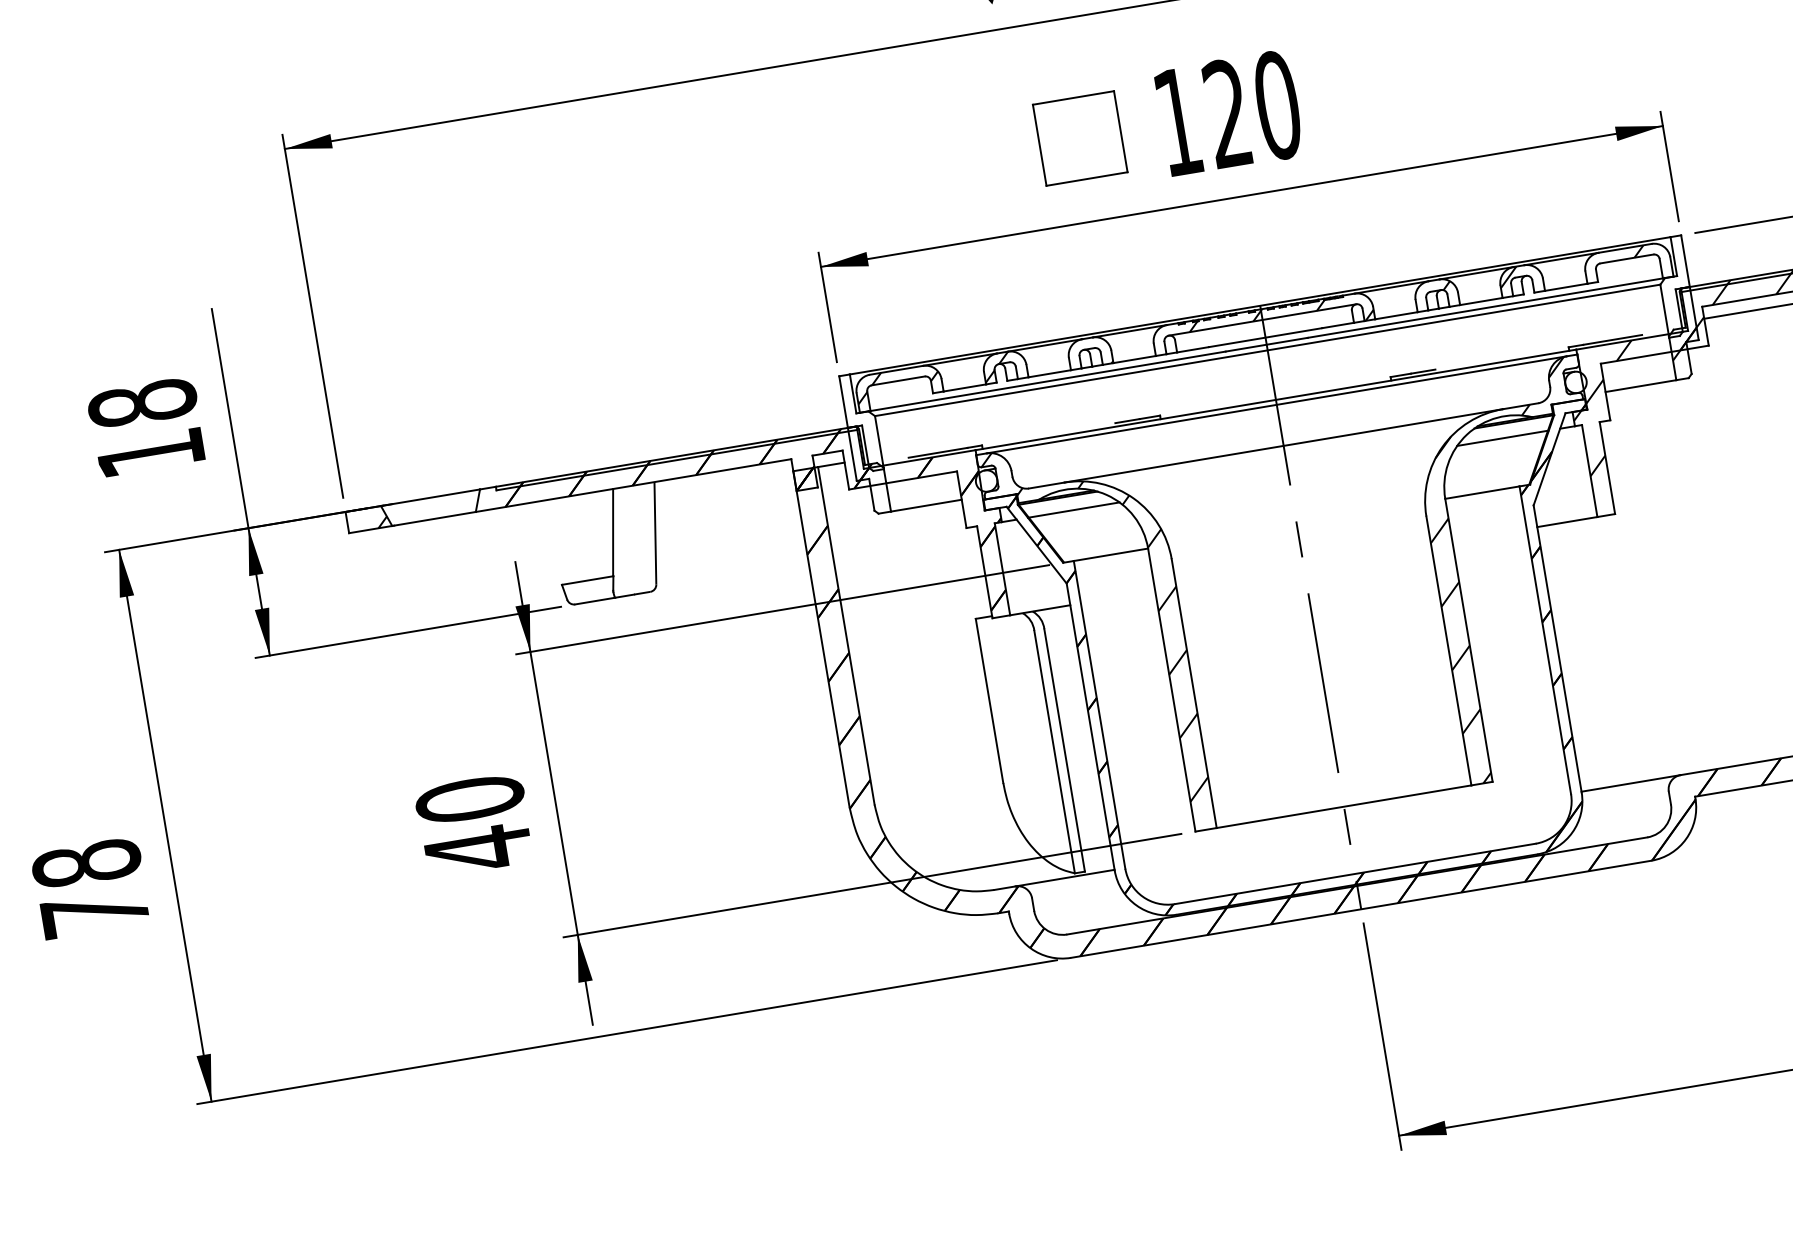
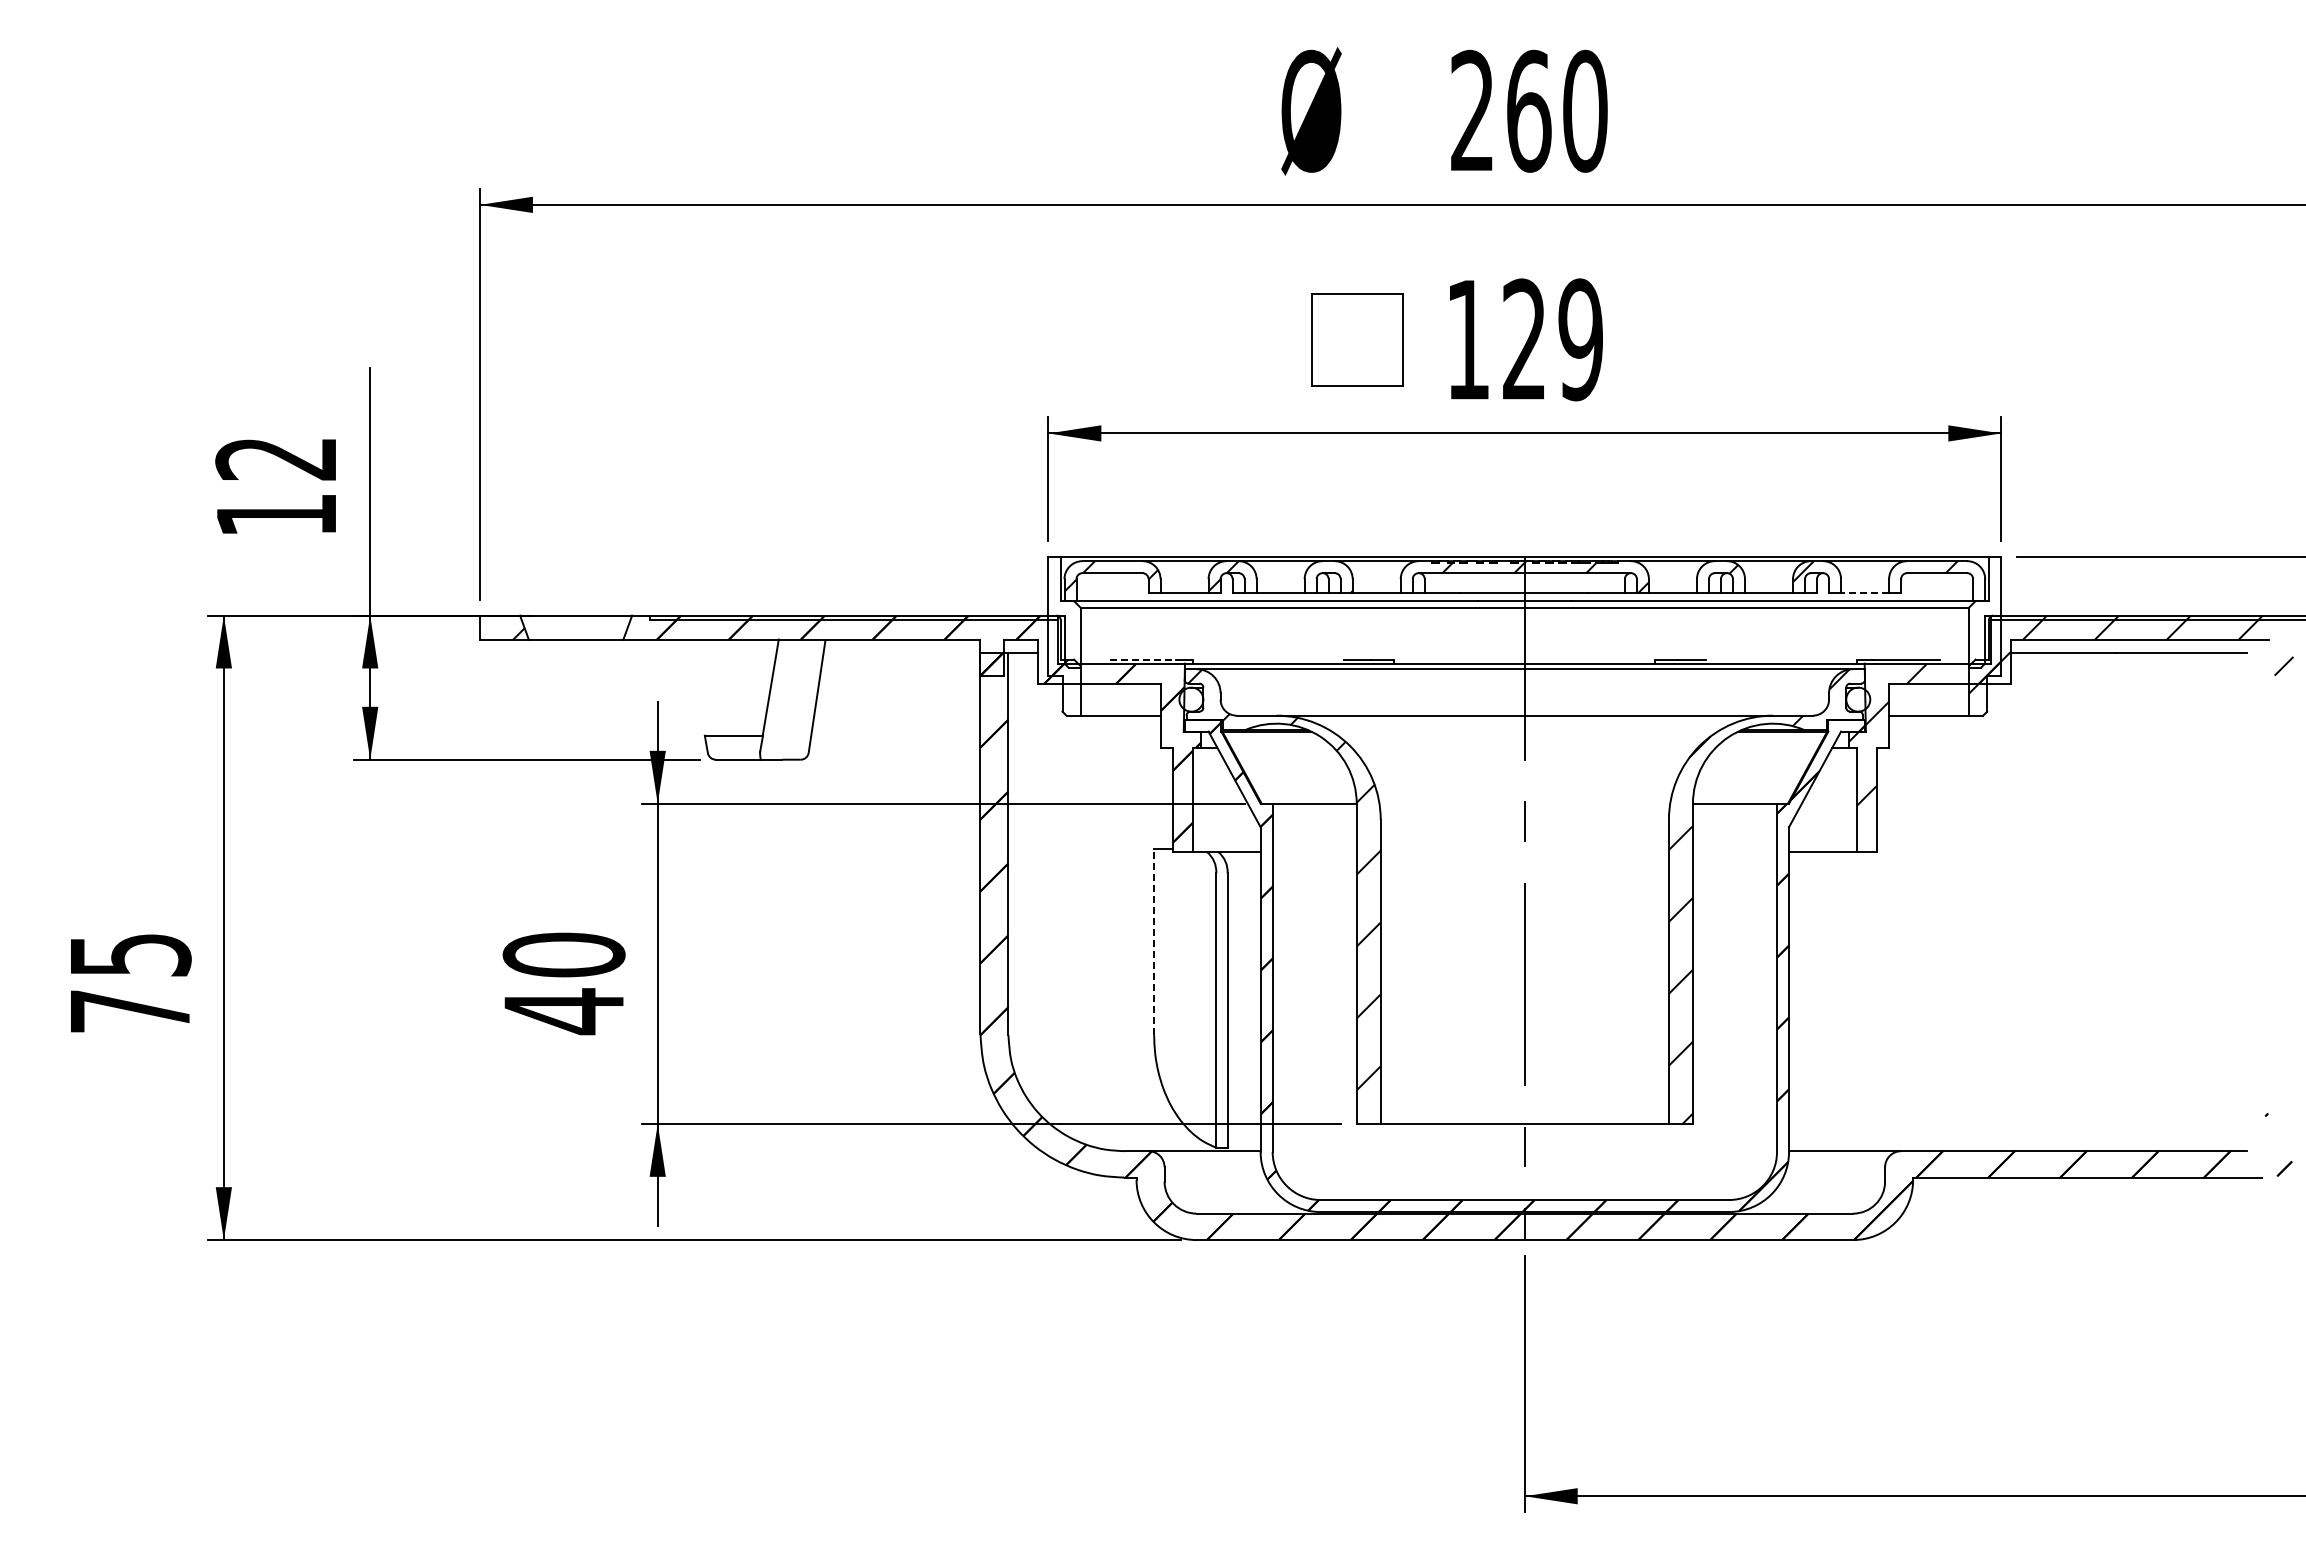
text: (1277, 105) -> (1580, 339), 120 -> 129
line: (1565, 287) -> (1864, 593), solid -> dashed
text: (142, 403) -> (276, 458), 18 -> 12
line: (1502, 438) -> (1767, 747), removed
line: (938, 452) -> (1143, 659), solid -> dashed
line: (1073, 510) -> (1281, 747), removed
line: (989, 701) -> (1154, 942), solid -> dashed
text: (85, 863) -> (129, 954), 78 -> 75

